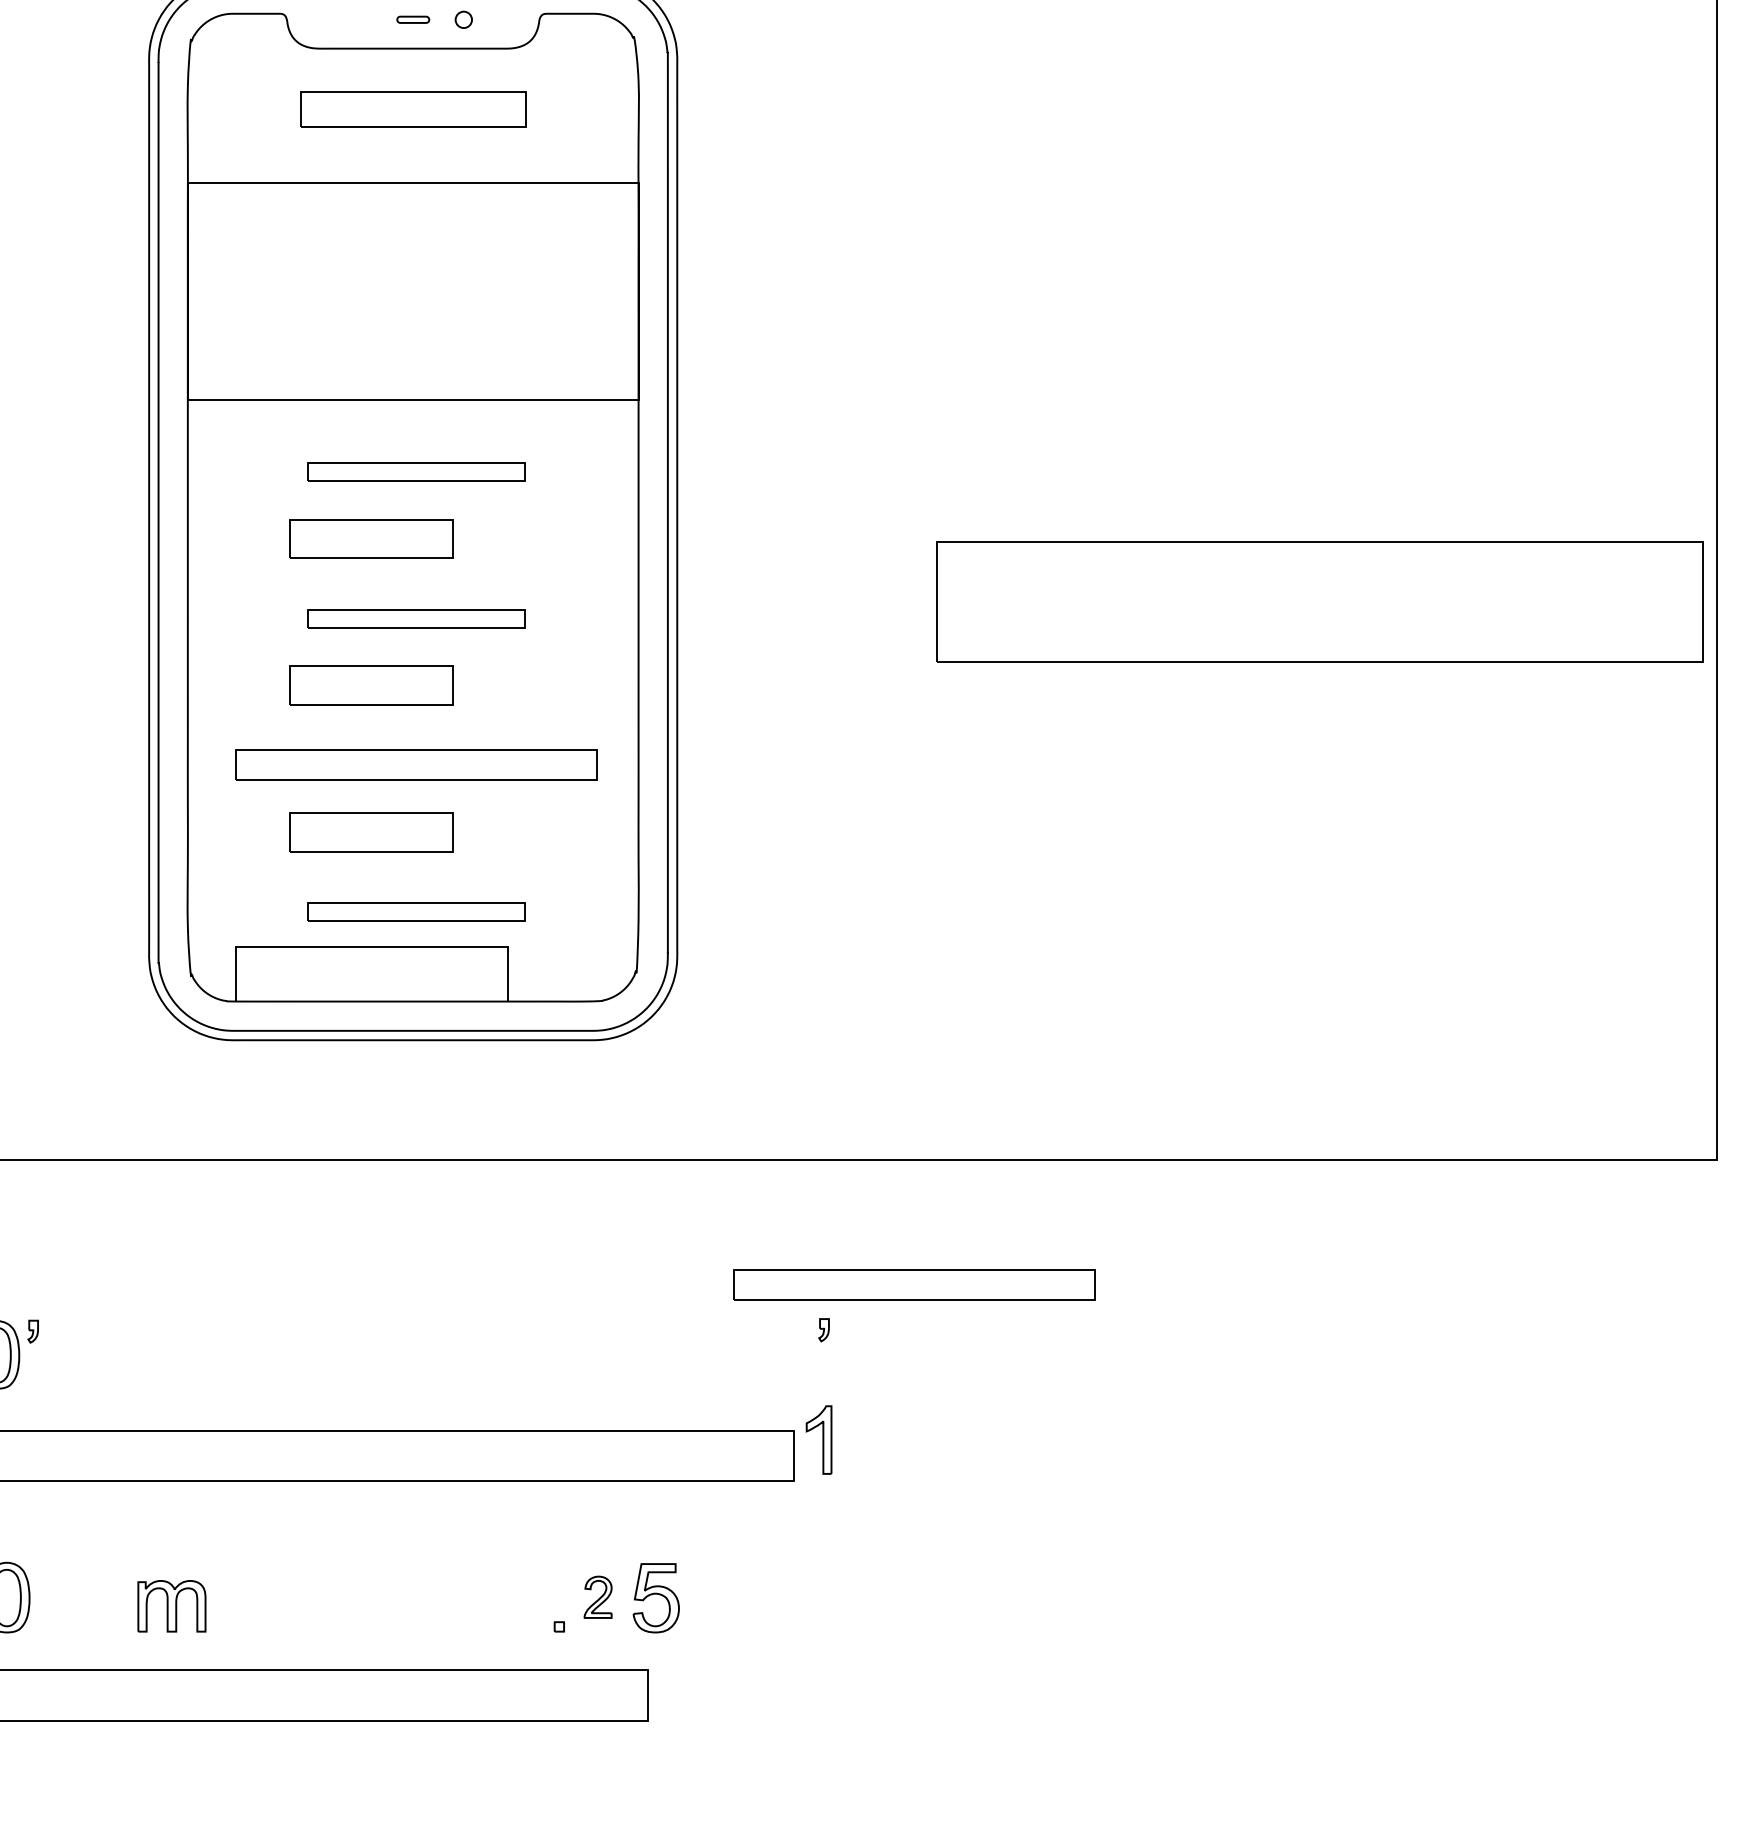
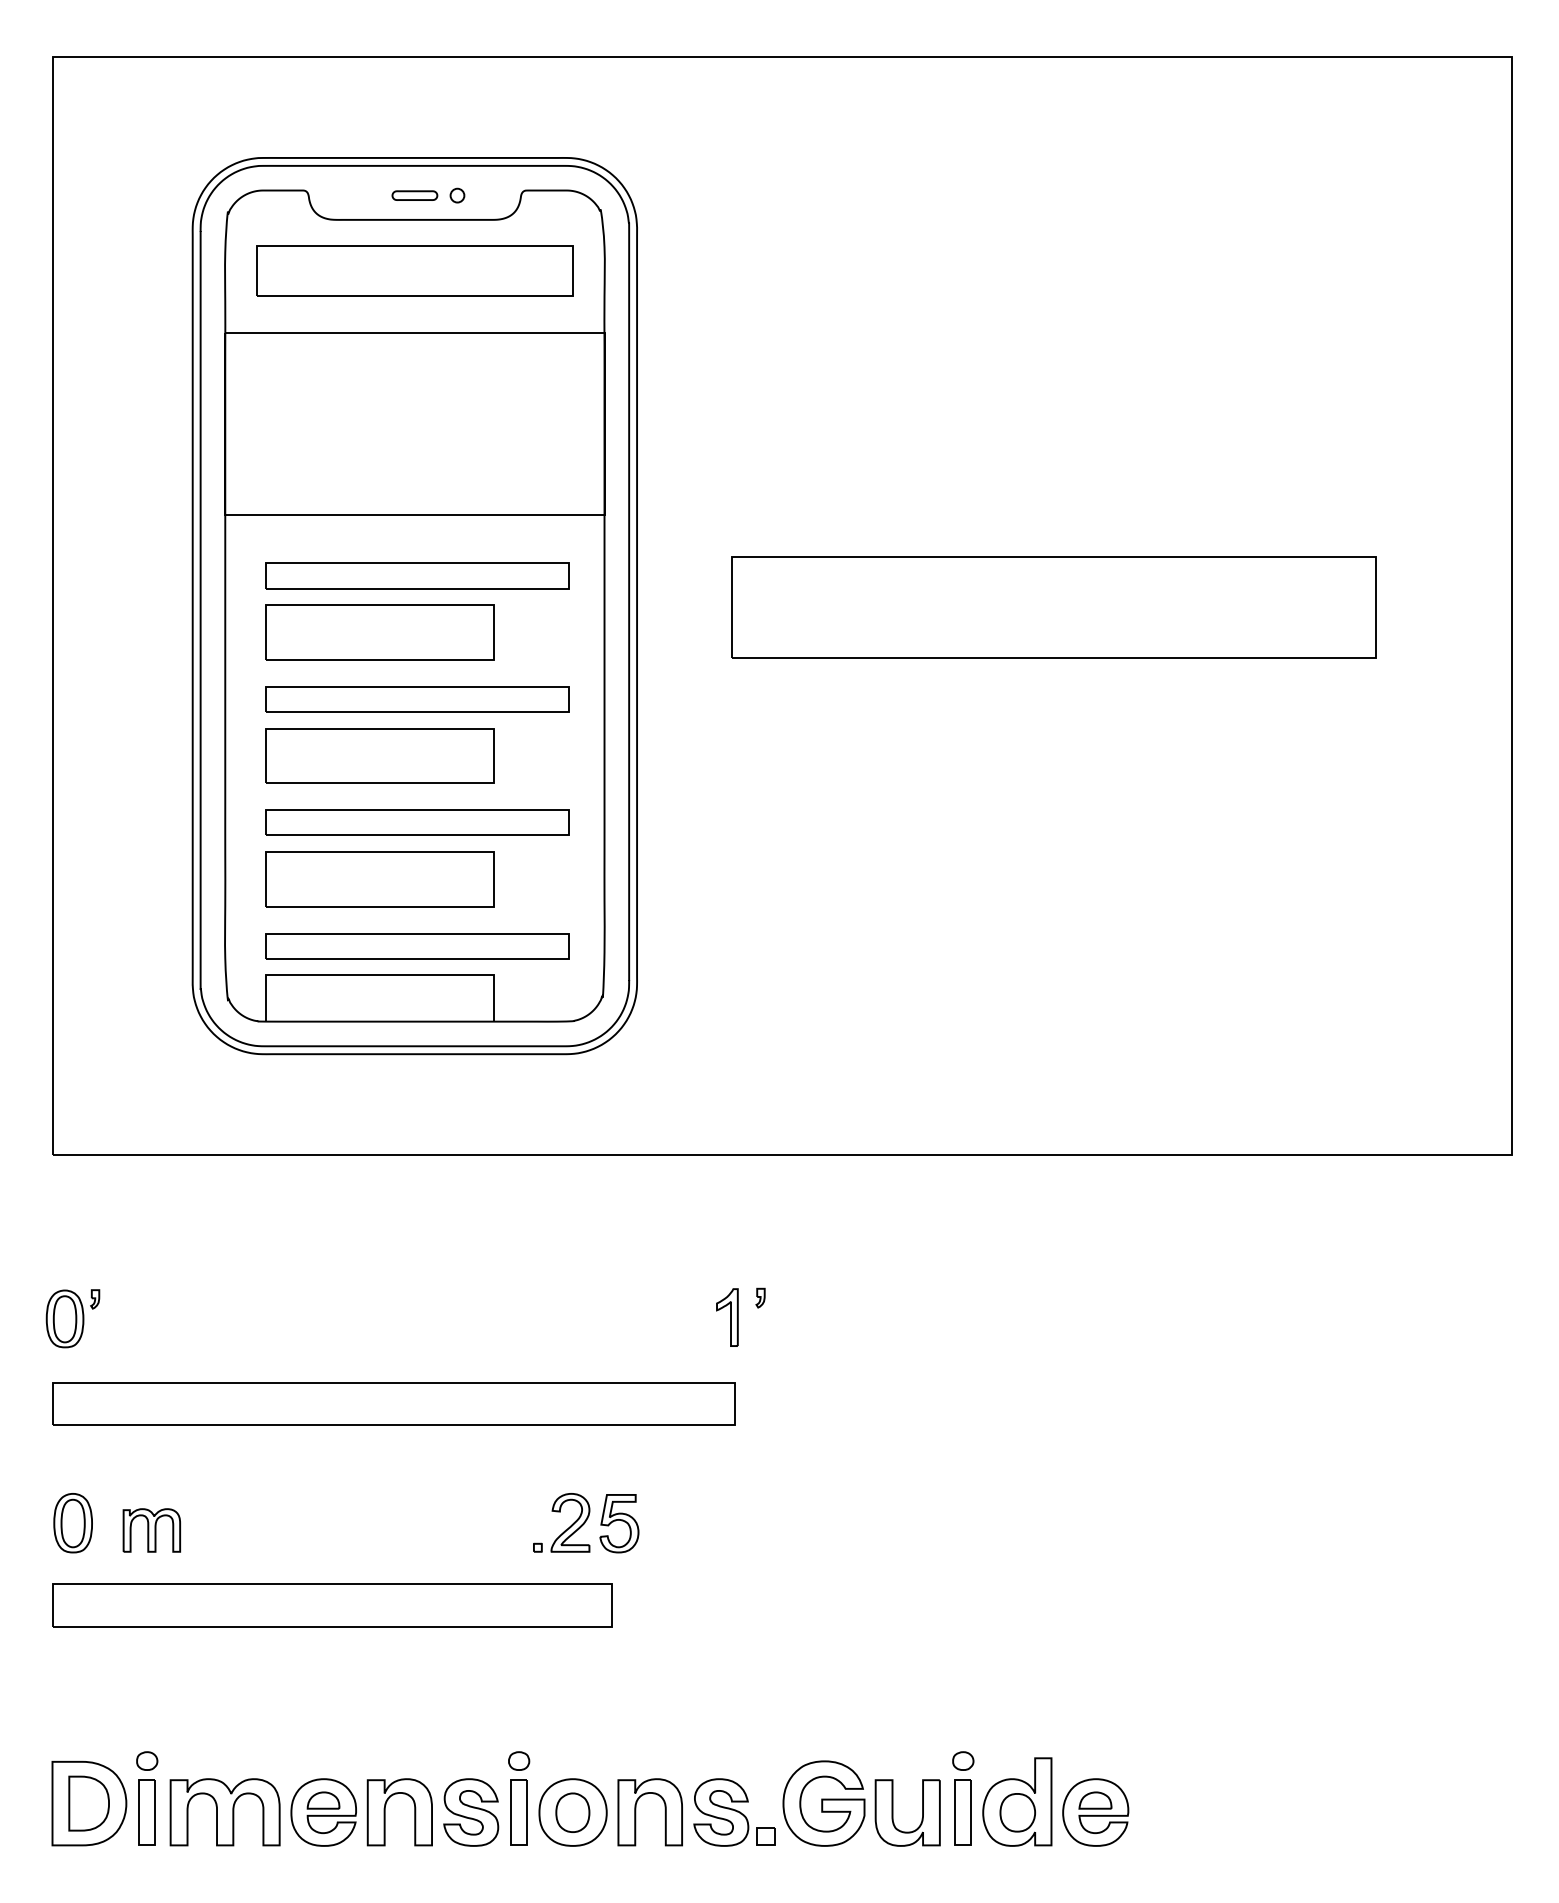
part: (412, 19) -> (414, 195), size x1.67
part: (412, 108) -> (414, 270), size x1.67
part: (416, 471) -> (417, 575), size x1.67
part: (371, 539) -> (379, 632), size x1.67
part: (1319, 602) -> (1053, 607), moved
part: (416, 618) -> (417, 699), size x1.67
part: (371, 685) -> (379, 755), size x1.67
part: (371, 832) -> (379, 879), size x1.67
part: (416, 912) -> (417, 946), size x1.67
part: (914, 1284) -> (836, 1259), removed
part: (819, 1439) -> (727, 1317), moved
part: (598, 1596) -> (570, 1522), size x1.67
part: (171, 1606) -> (151, 1530), moved

